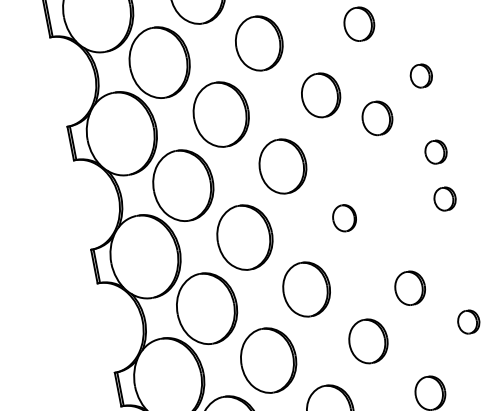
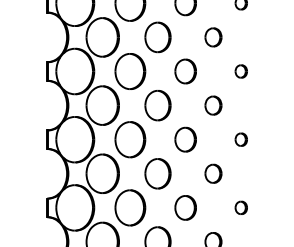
part: (377, 118) -> (213, 105), moved
part: (434, 152) -> (240, 113), removed
part: (344, 218) -> (185, 139), size x1.67
part: (410, 287) -> (213, 173), moved

